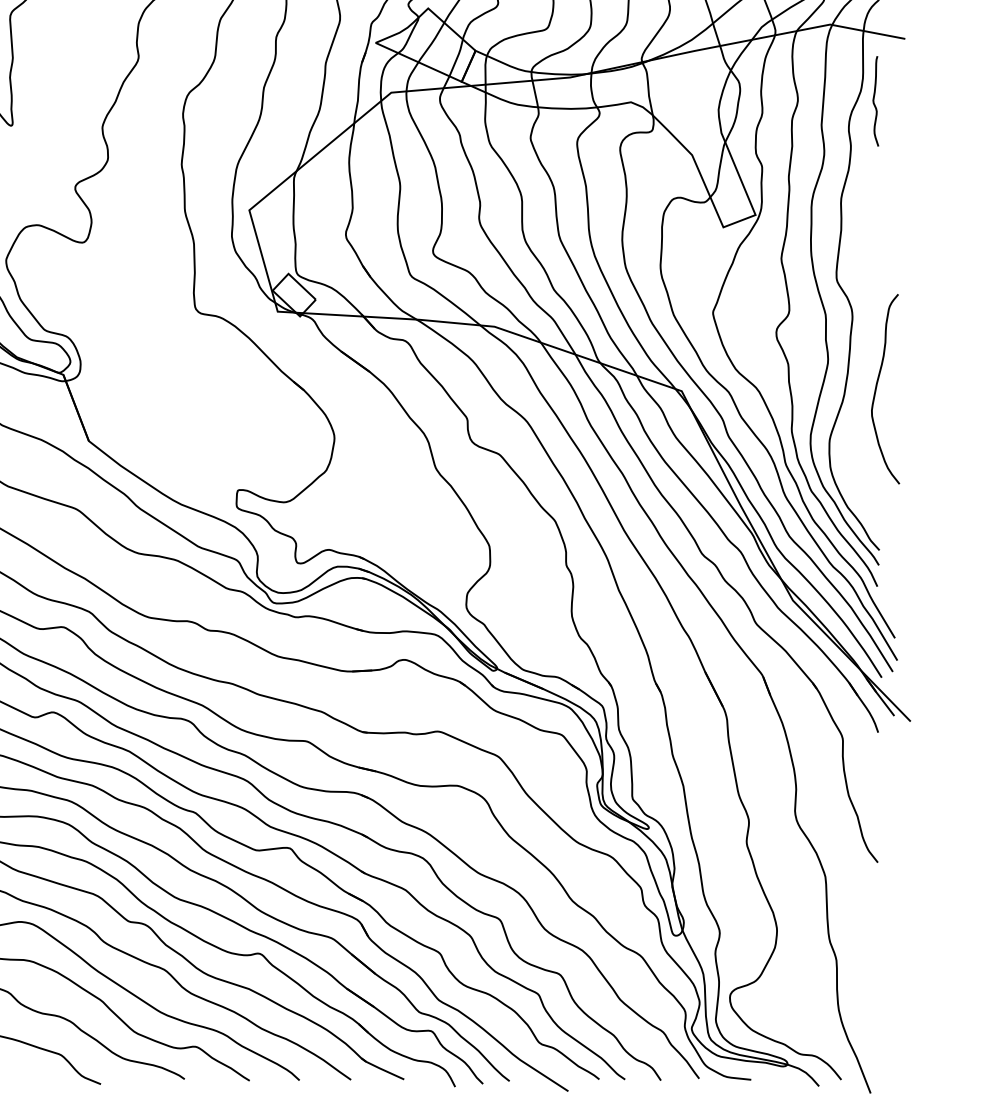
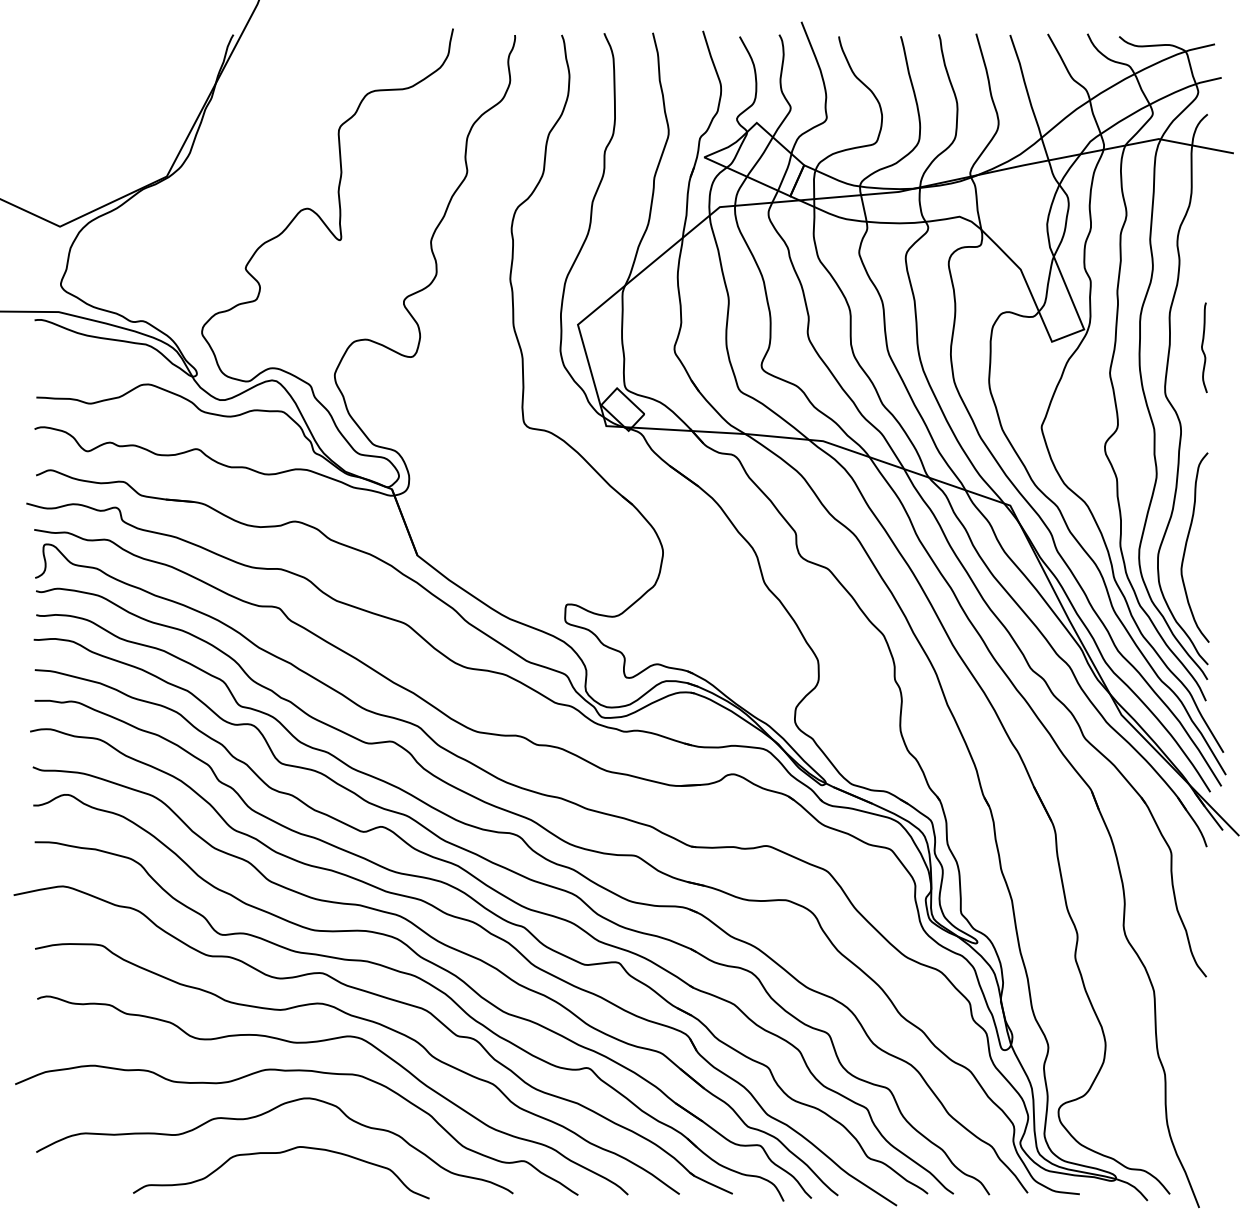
curve: (873, 101) -> (1202, 347), moved
curve: (876, 389) -> (1186, 547), moved

